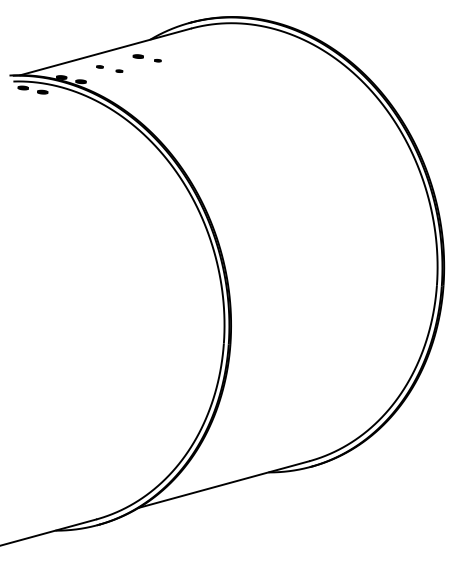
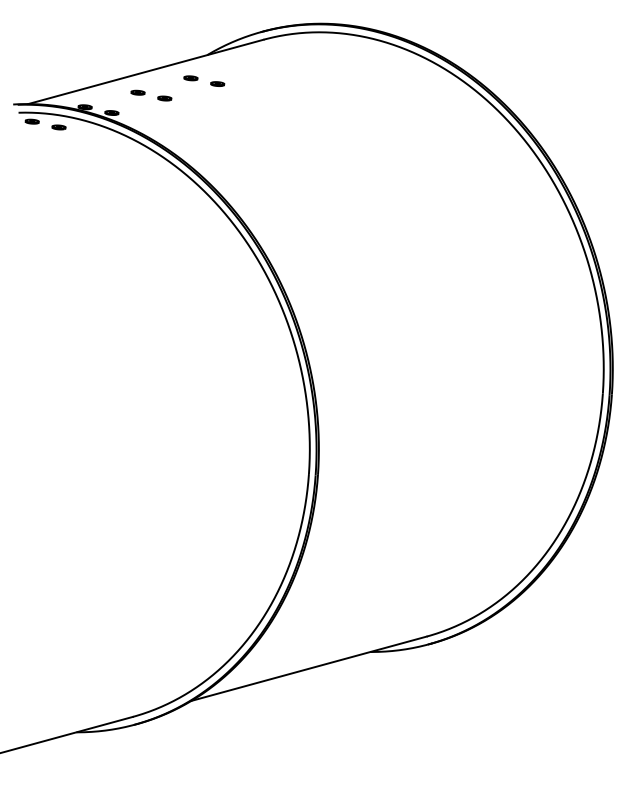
part: (157, 60) -> (217, 83), size x1.67
part: (99, 66) -> (137, 92), size x1.67
part: (119, 71) -> (164, 98), size x1.67

